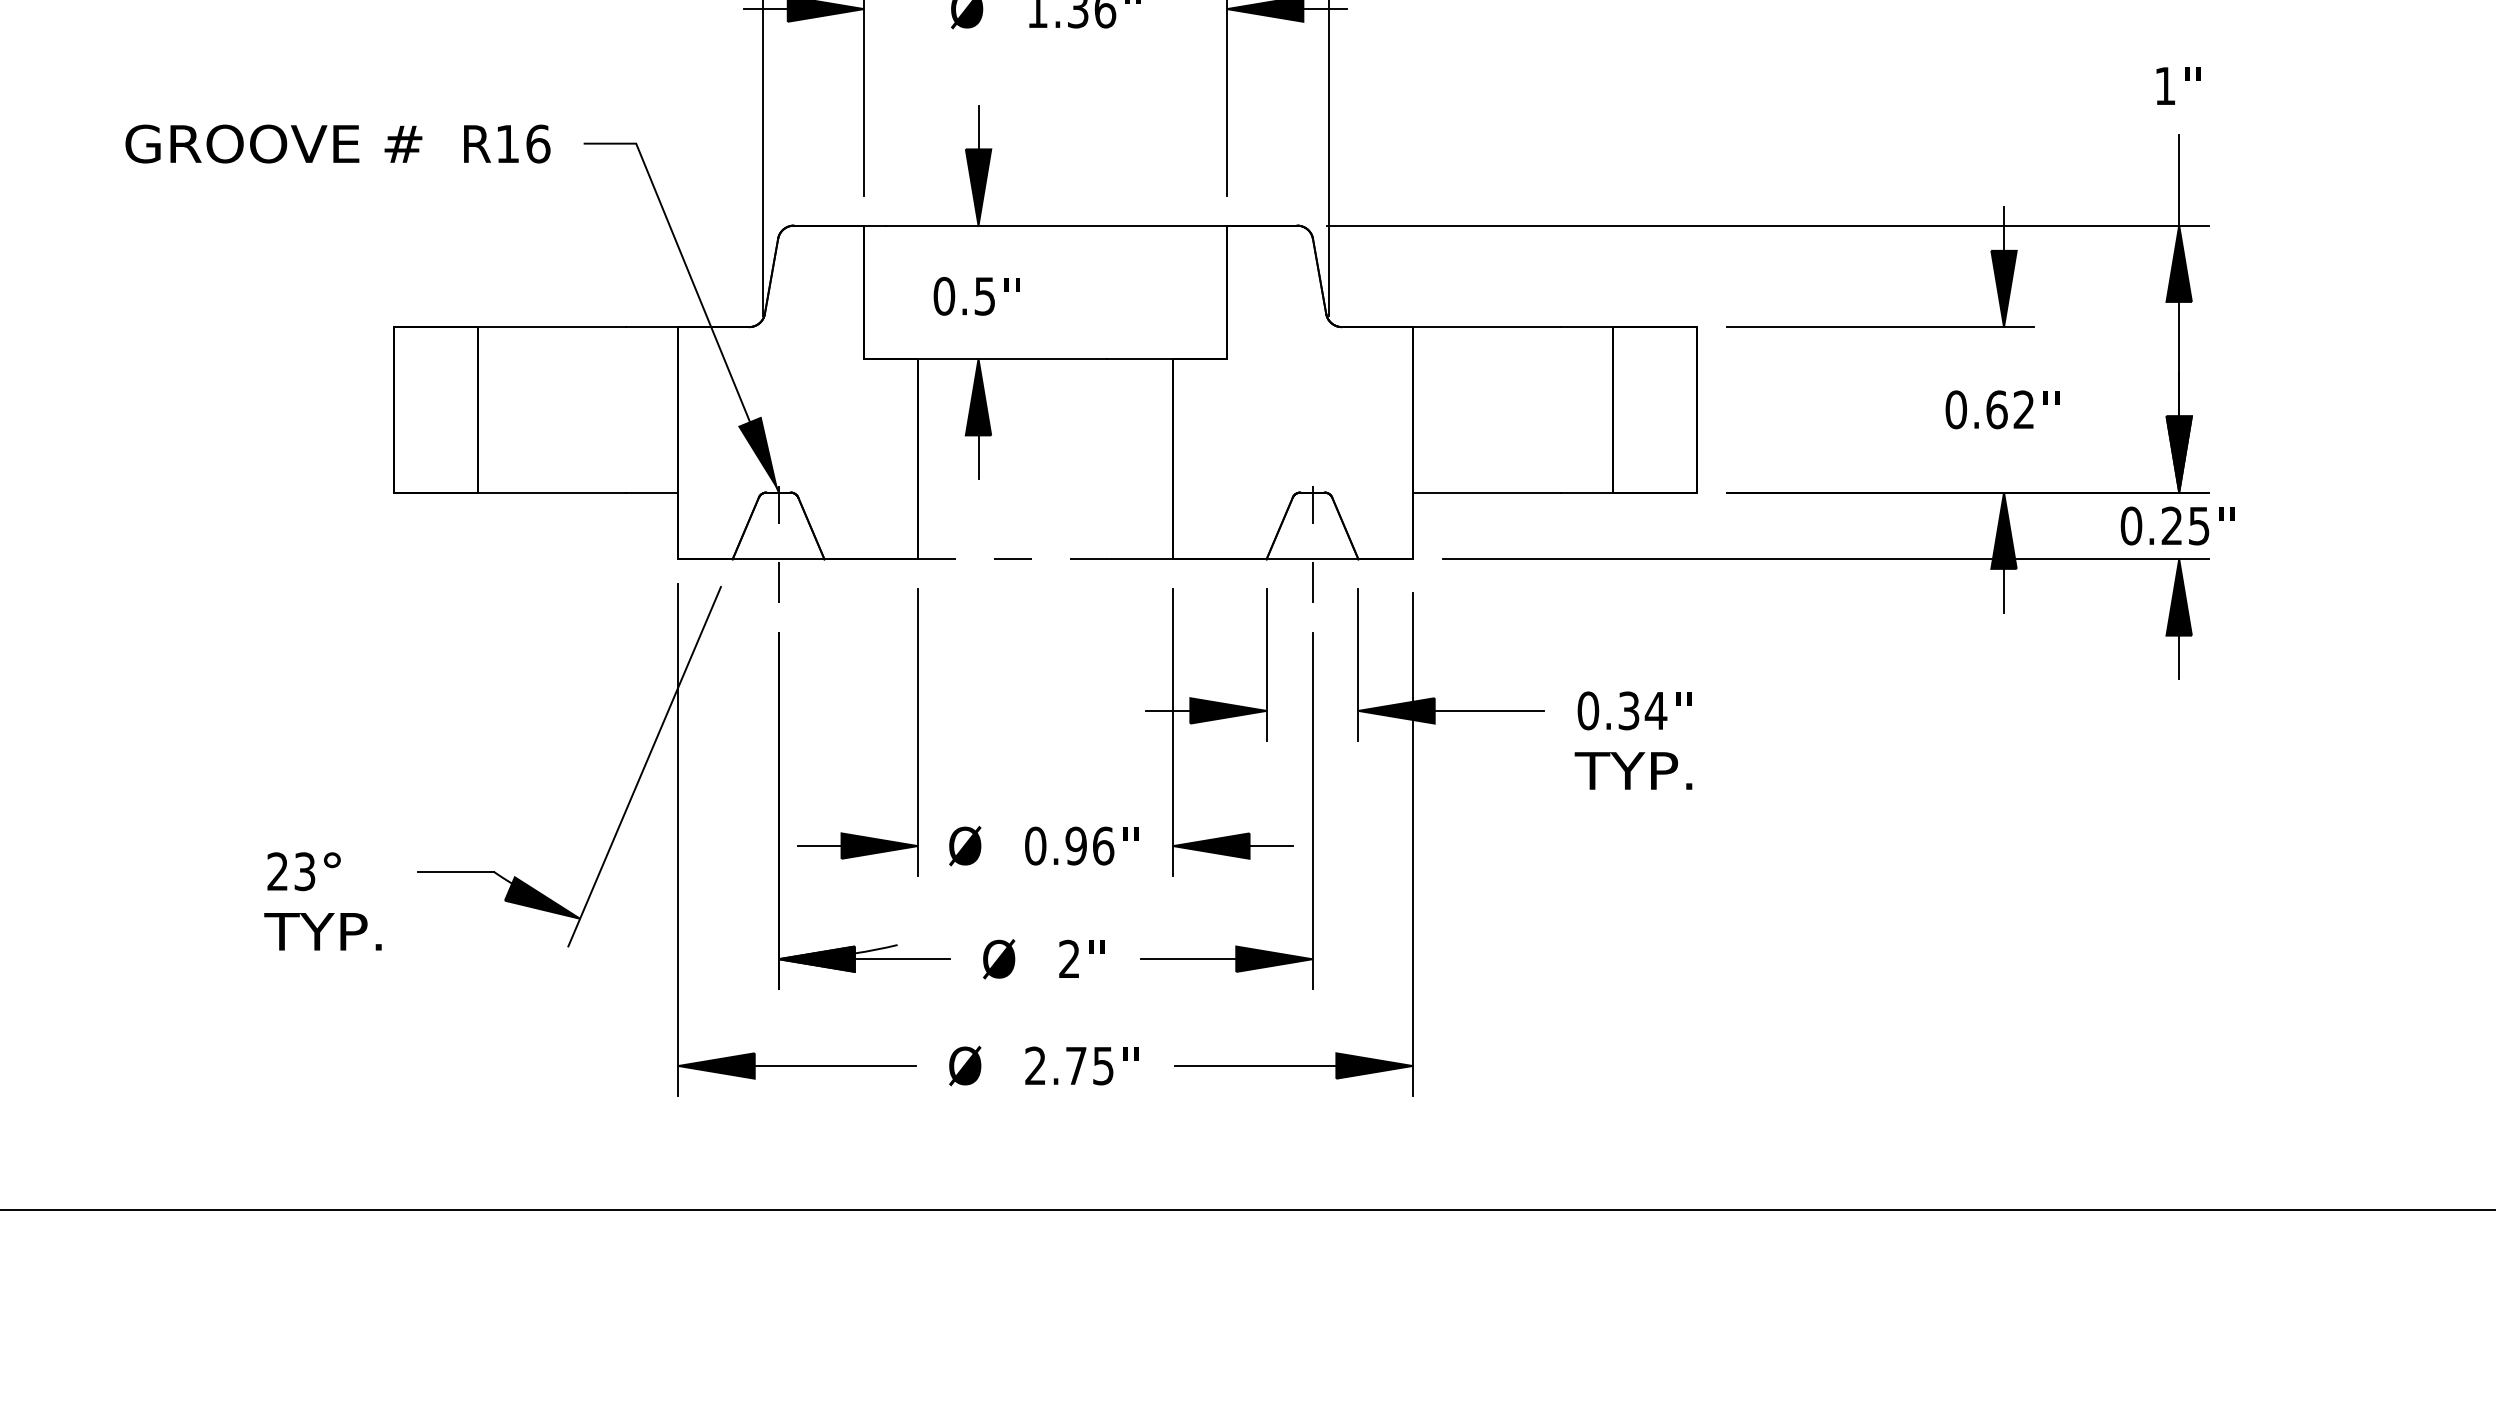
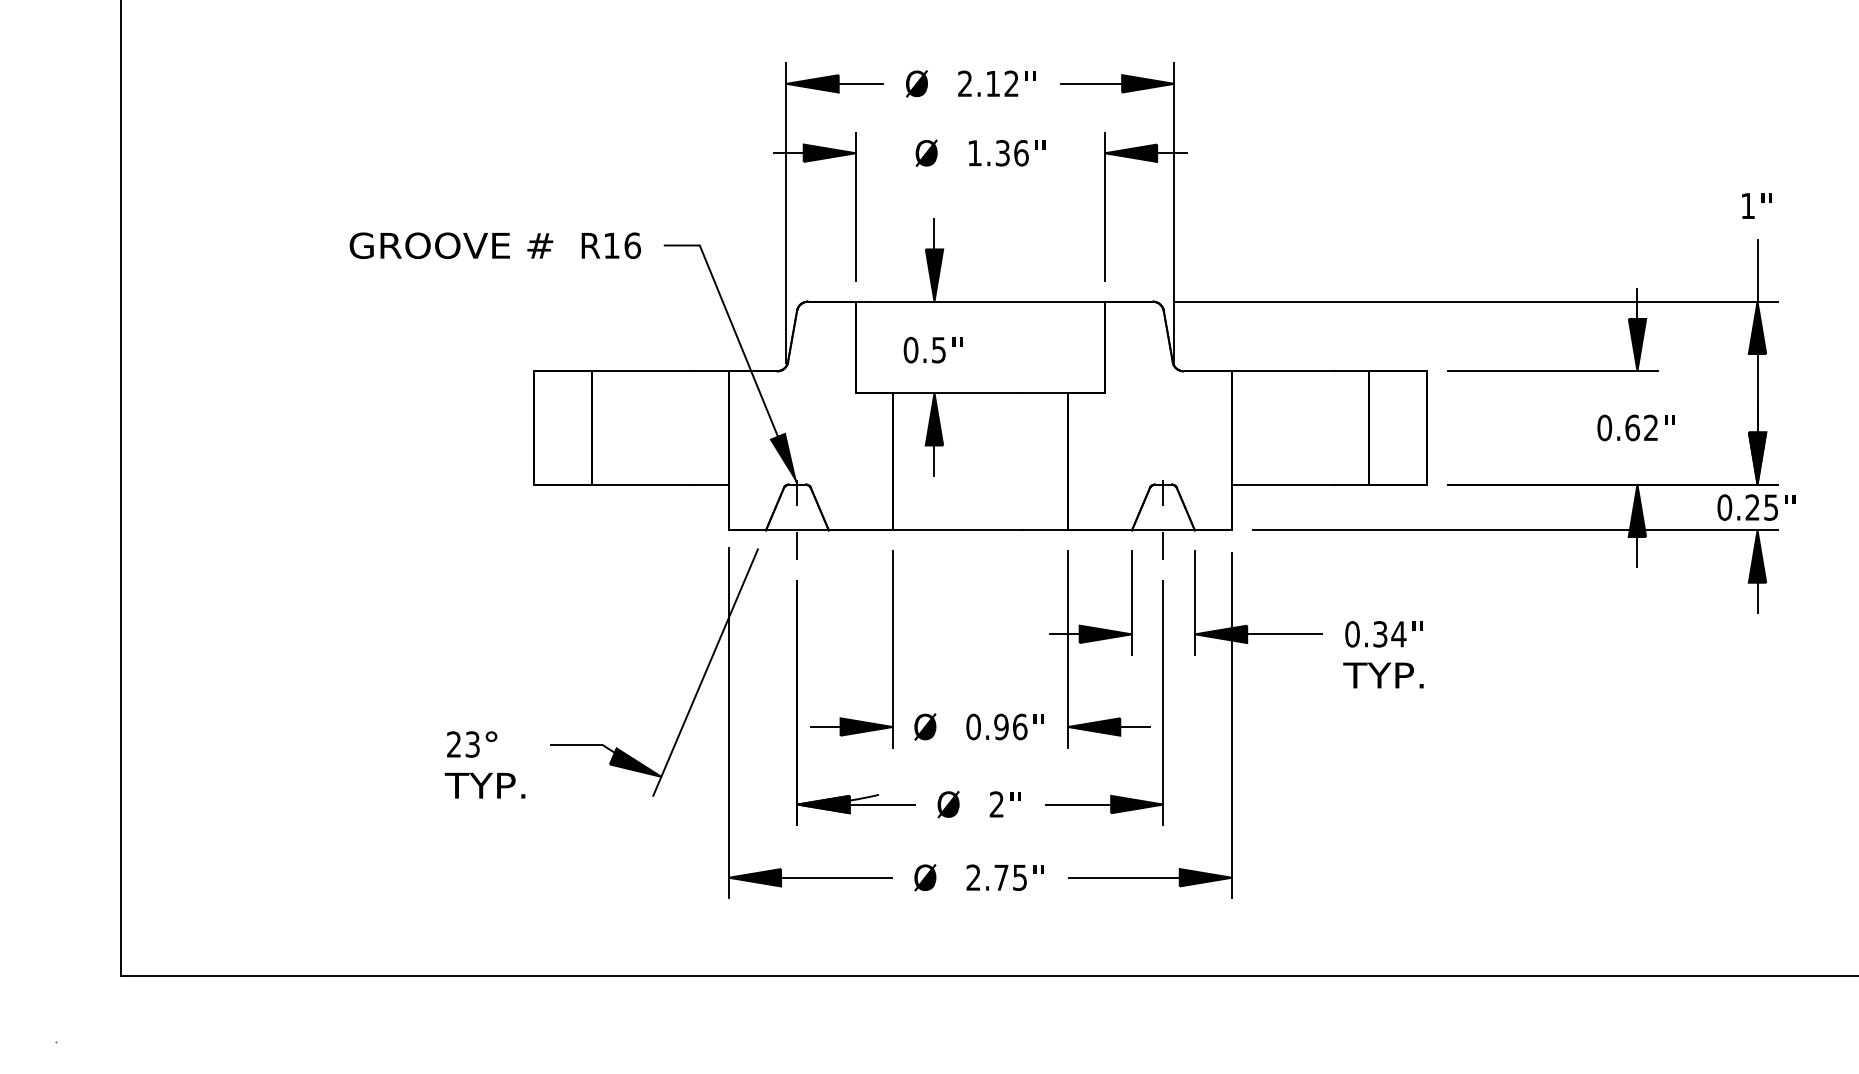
line: (1012, 559) -> (957, 530), dashed -> solid

